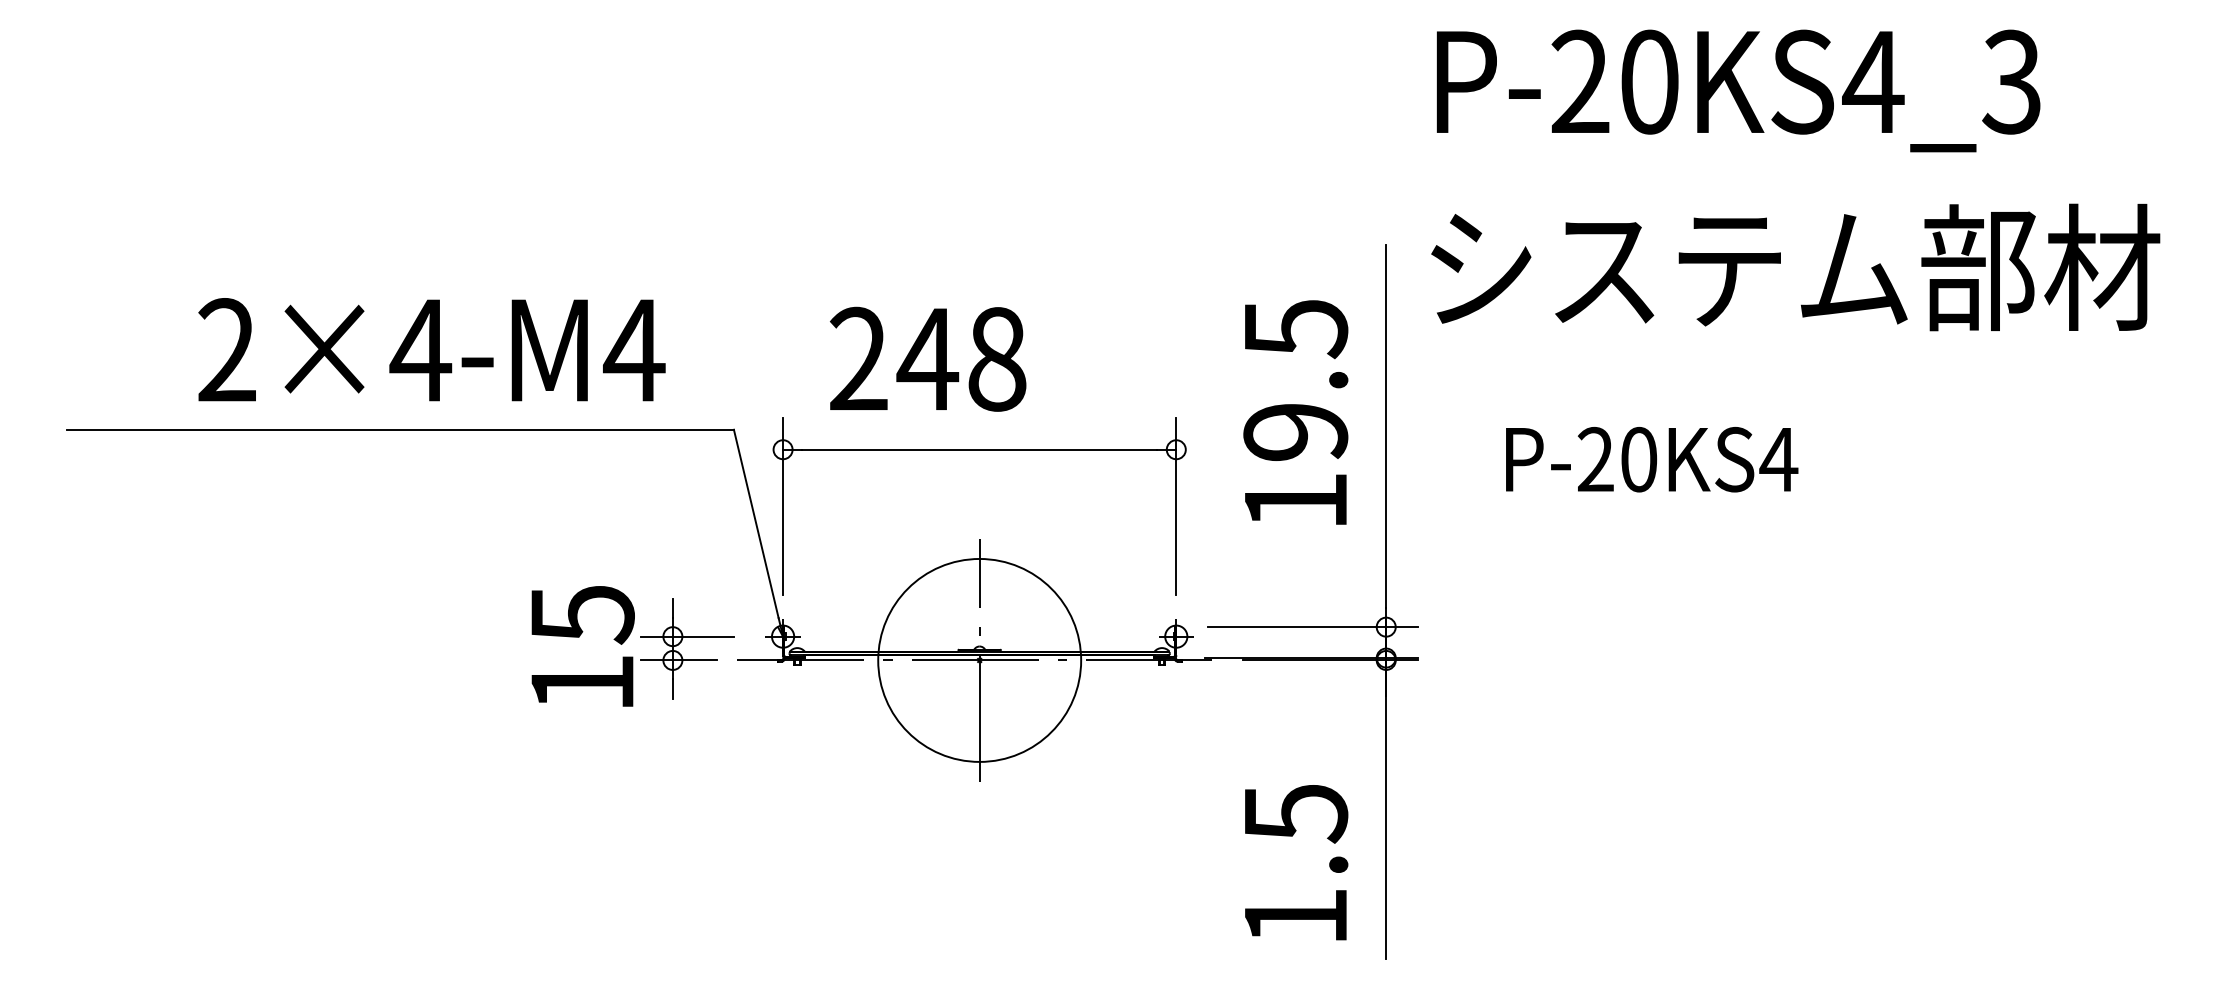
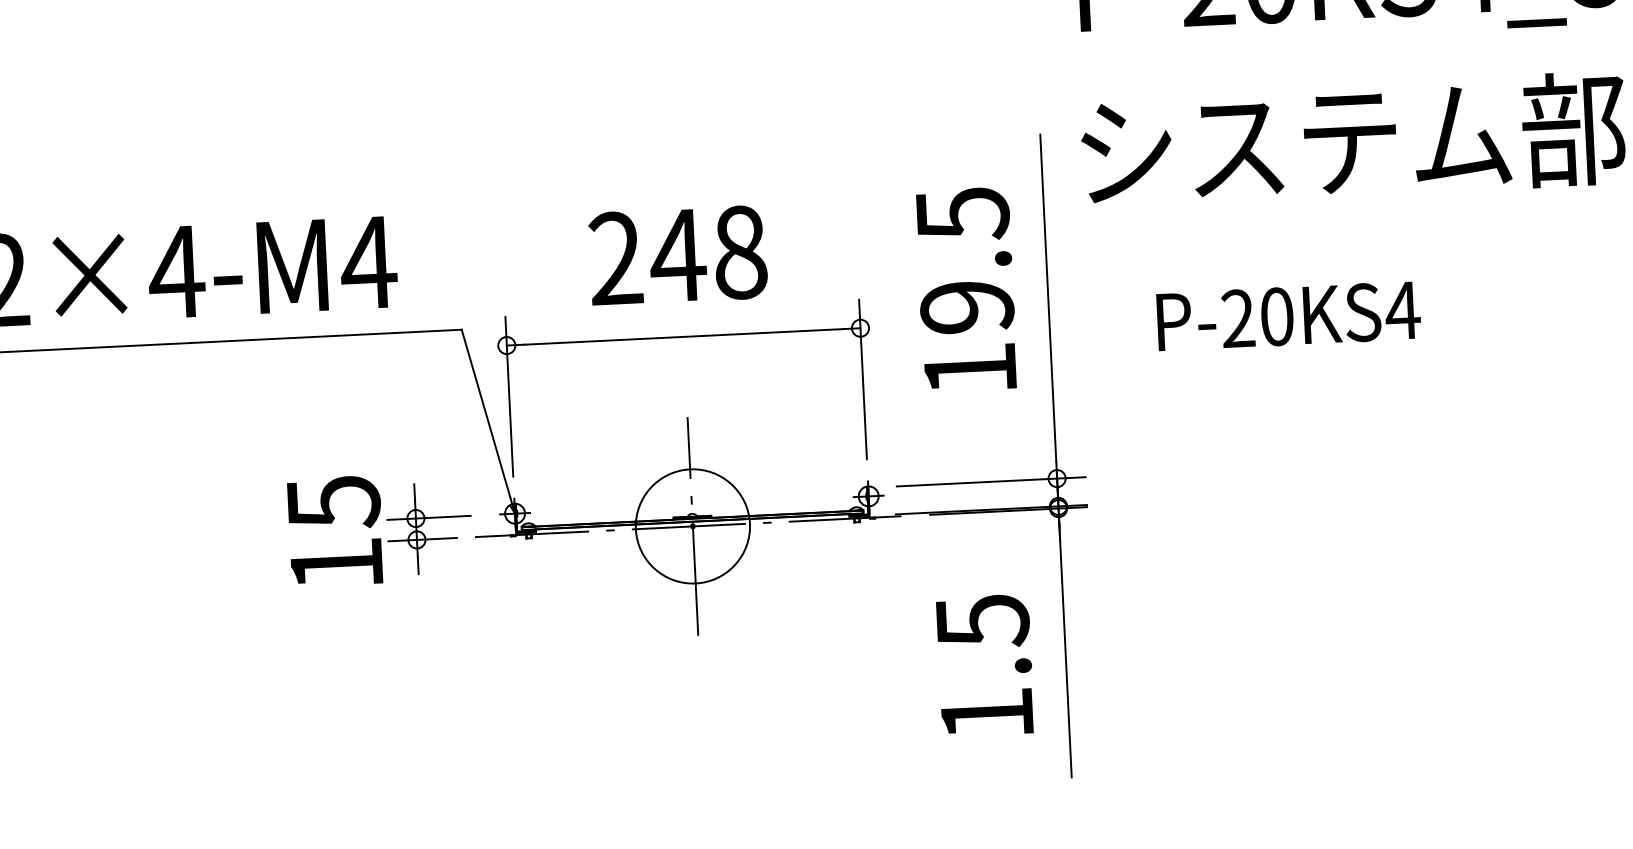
text: (928, 358) -> (678, 254), moved
circle: (979, 660) -> (692, 526), size x0.62
text: (1296, 862) -> (985, 665), moved

